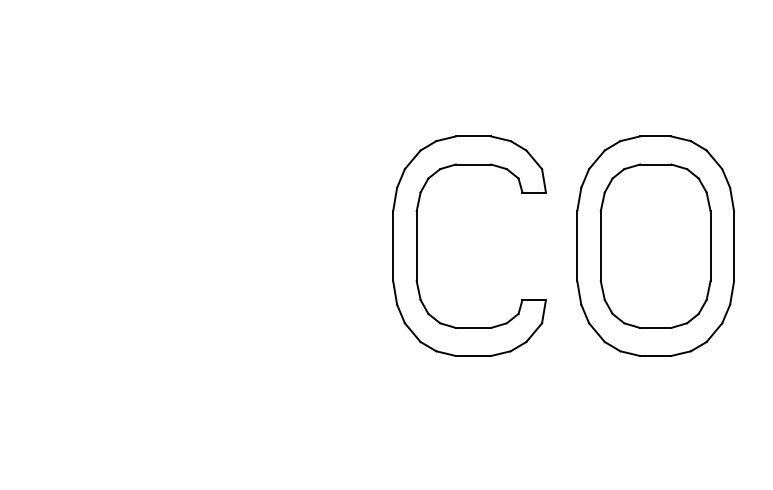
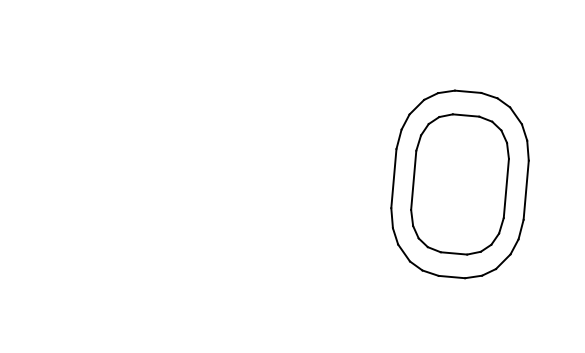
part: (417, 245) -> (259, 166), removed

